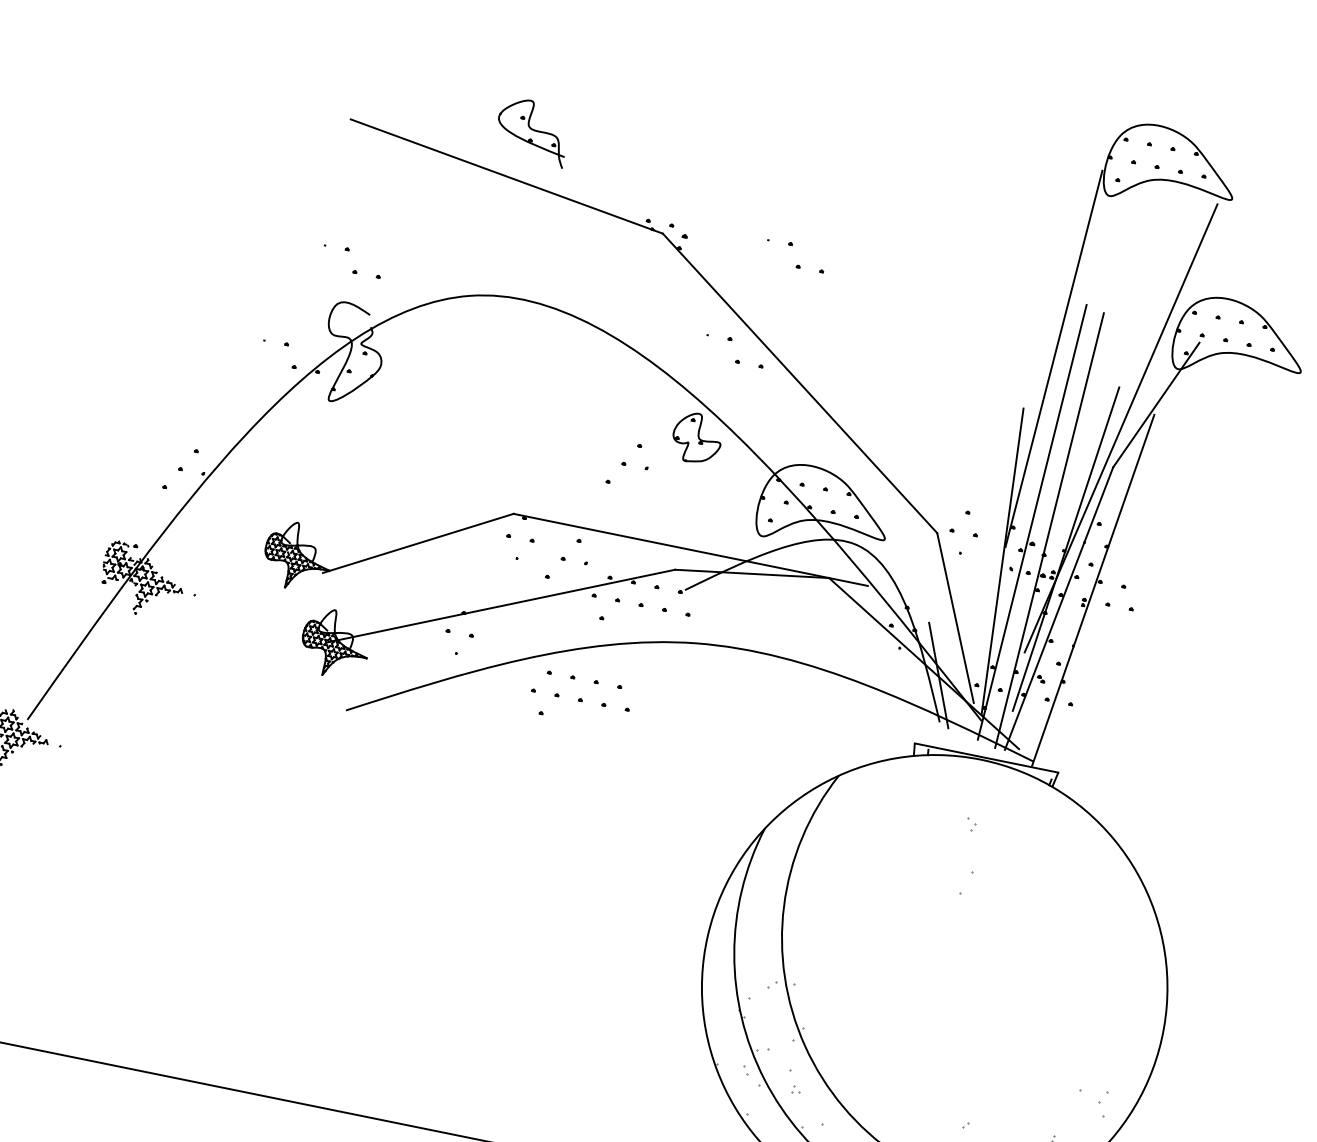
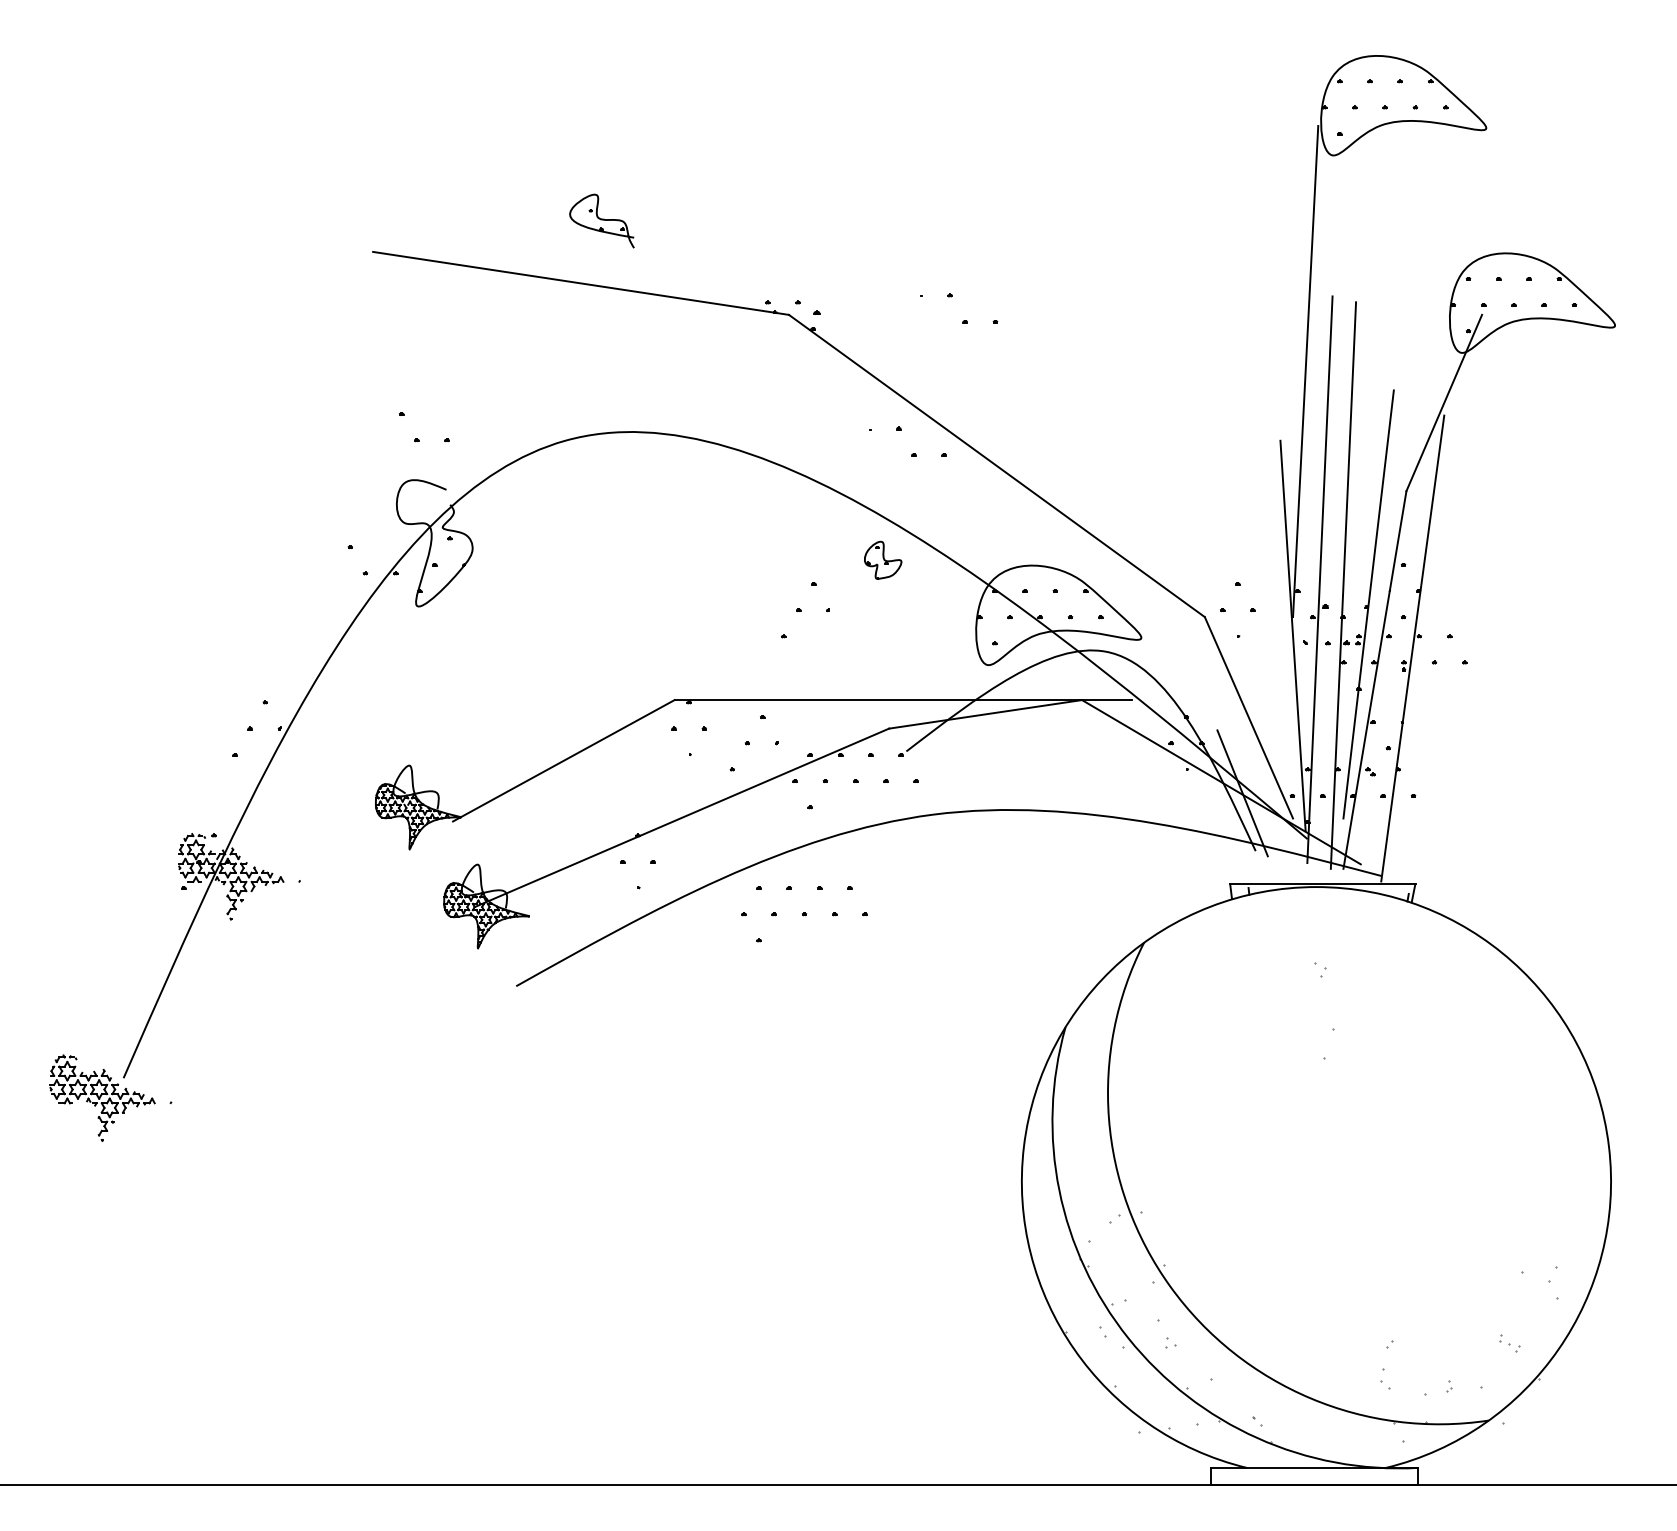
part: (532, 131) -> (601, 220), size x0.7
line: (1121, 428) -> (1406, 440), removed
part: (696, 438) -> (882, 560), size x0.6

